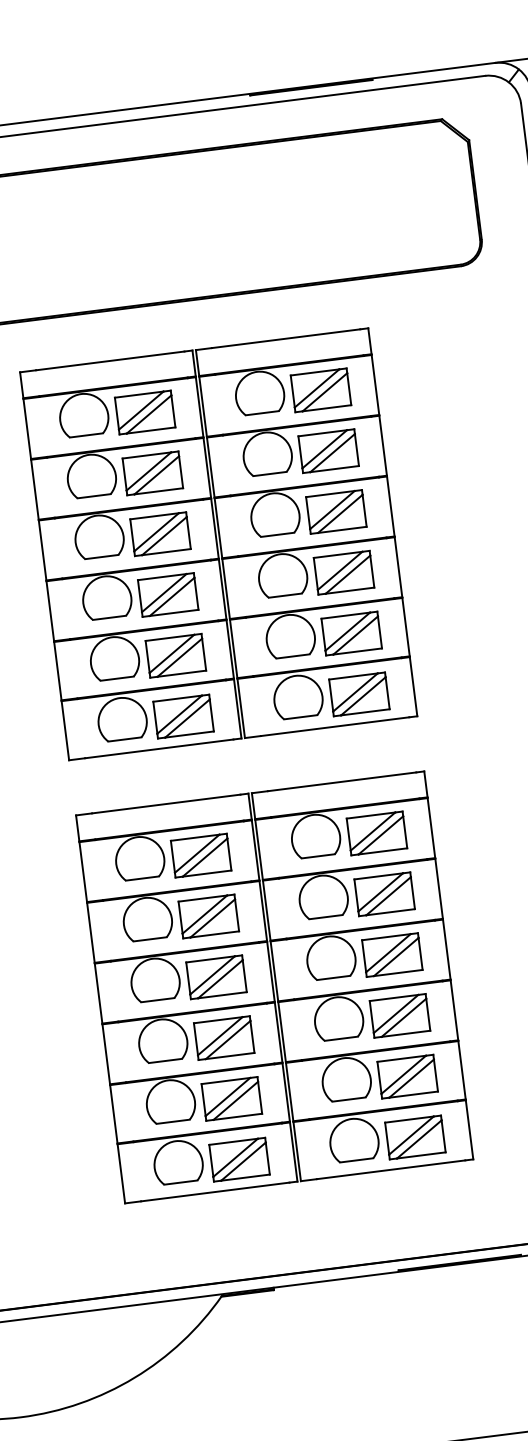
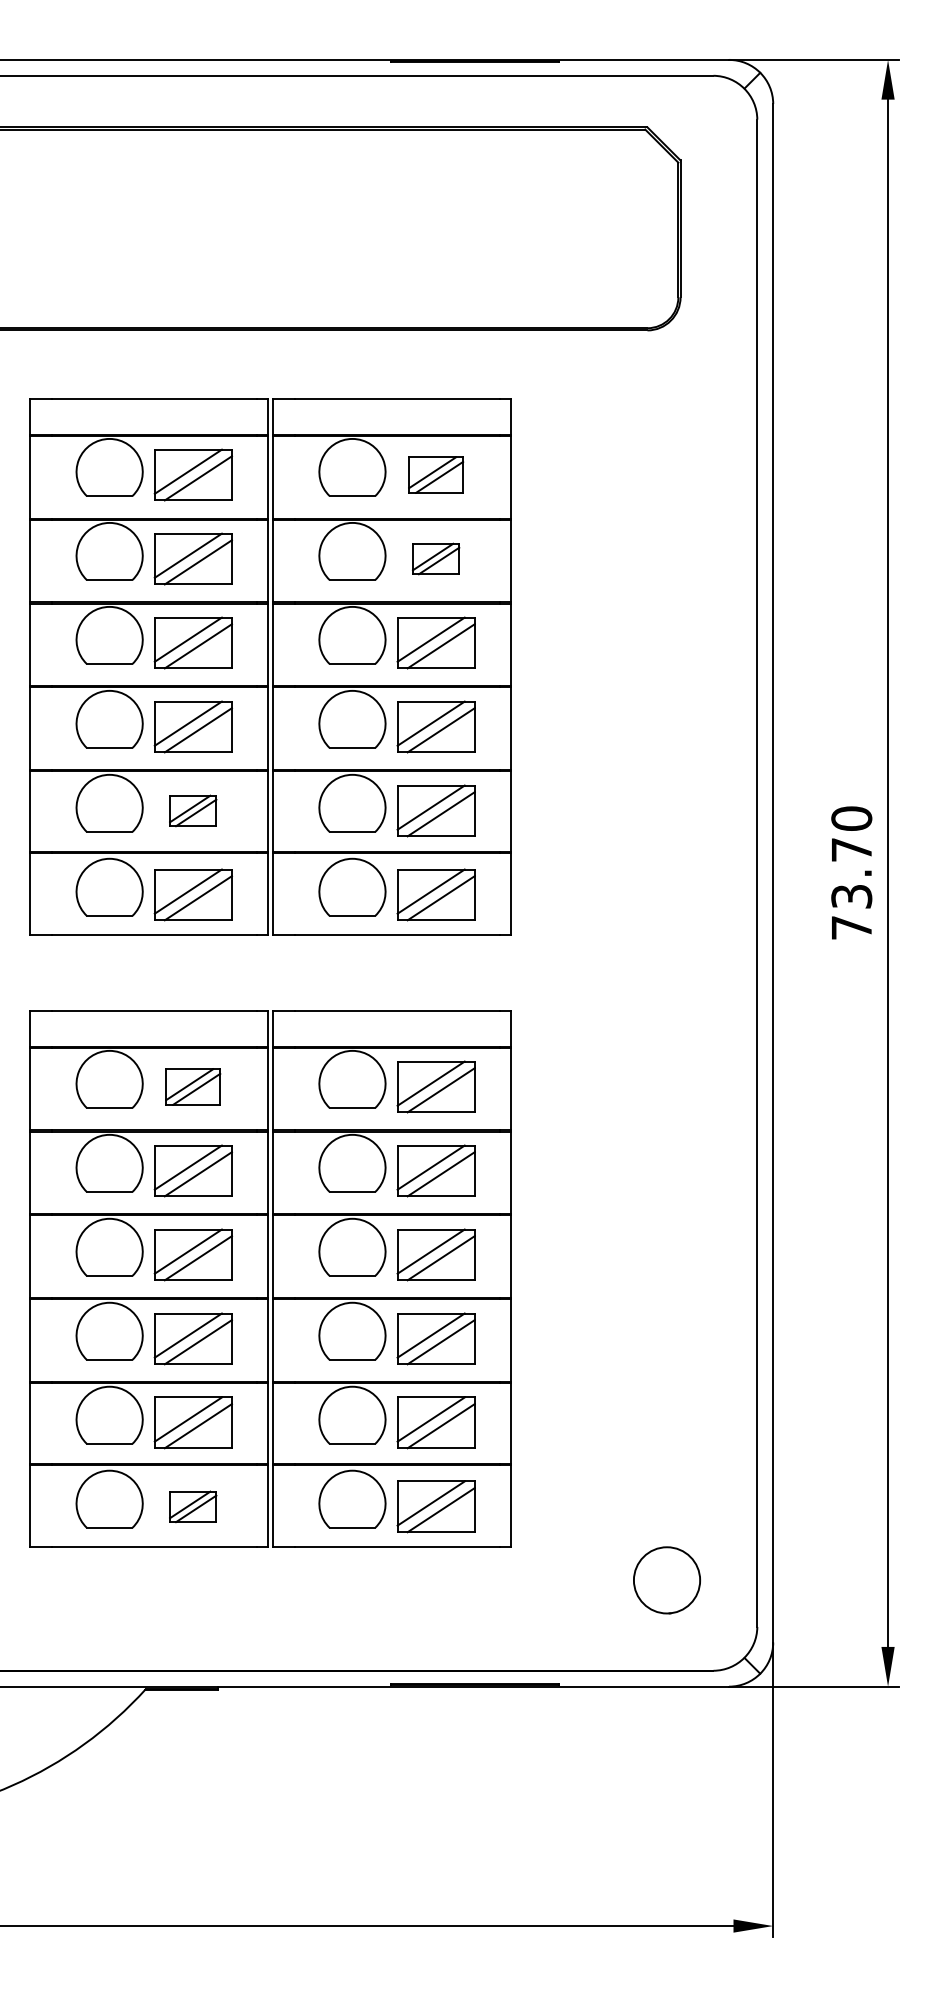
part: (320, 390) -> (435, 474), size x0.7
part: (328, 450) -> (435, 558), size x0.6
part: (175, 655) -> (192, 810), size x0.6
part: (200, 855) -> (192, 1086), size x0.7
part: (238, 1159) -> (192, 1506), size x0.6

